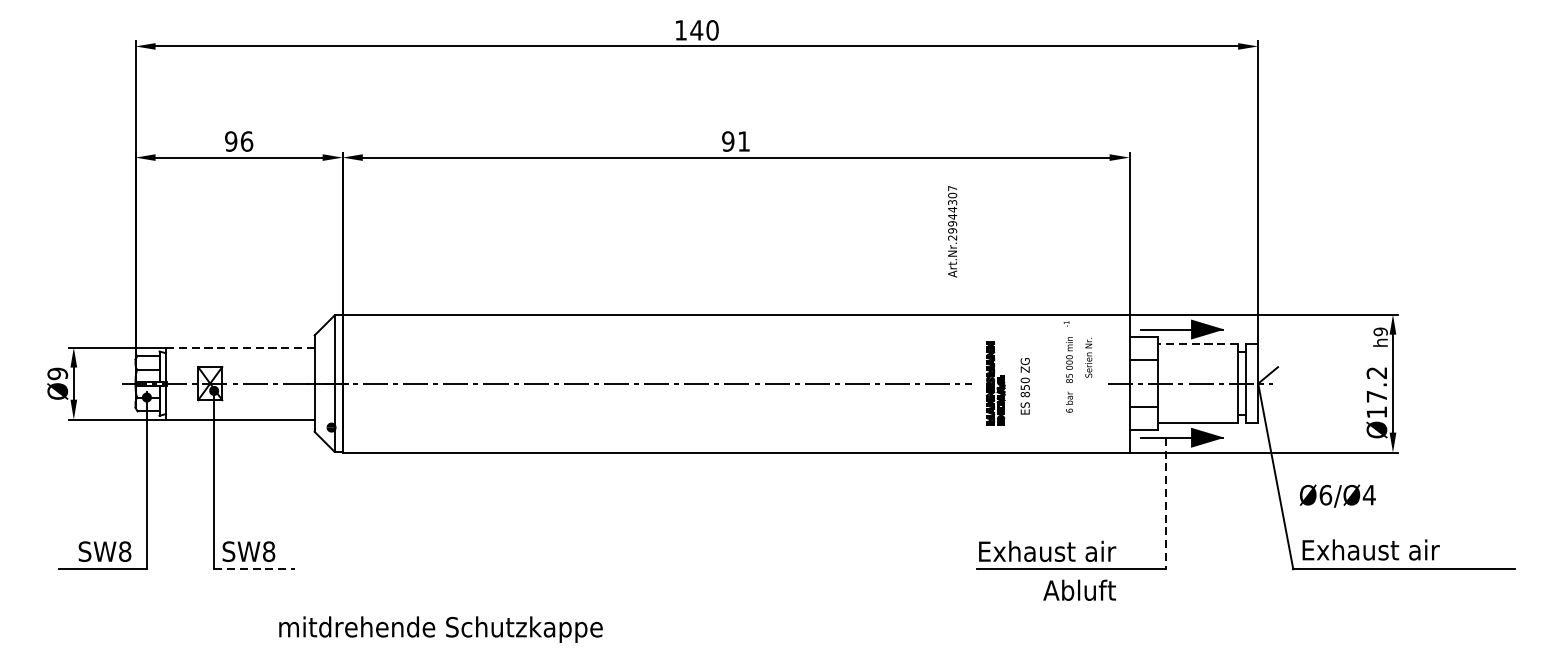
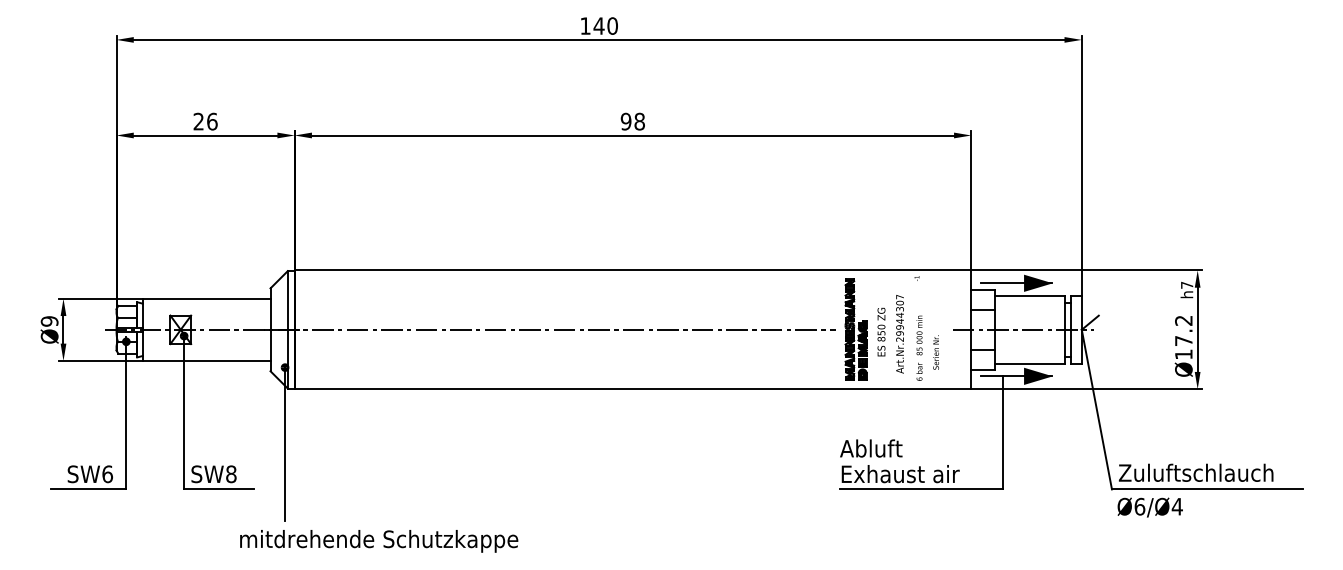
text: (230, 141) -> (198, 121), 96 -> 26
text: (743, 141) -> (639, 121), 91 -> 98
text: (951, 232) -> (899, 334), moved
text: (1381, 330) -> (1187, 284), h9 -> h7
line: (1198, 343) -> (1030, 295), dashed -> solid
line: (240, 347) -> (206, 298), dashed -> solid
text: (1088, 357) -> (935, 352), moved
text: (1069, 373) -> (919, 347), moved
part: (995, 383) -> (855, 329), size x1.43
text: (1336, 496) -> (1149, 507), moved
line: (1165, 503) -> (1002, 432), dashed -> solid
line: (332, 515) -> (285, 443), added
text: (1390, 549) -> (1195, 472), Exhaust air -> Zuluftschlauch
text: (125, 551) -> (107, 474), SW8 -> SW6
line: (255, 569) -> (219, 489), dashed -> solid
text: (1079, 590) -> (871, 448), moved

